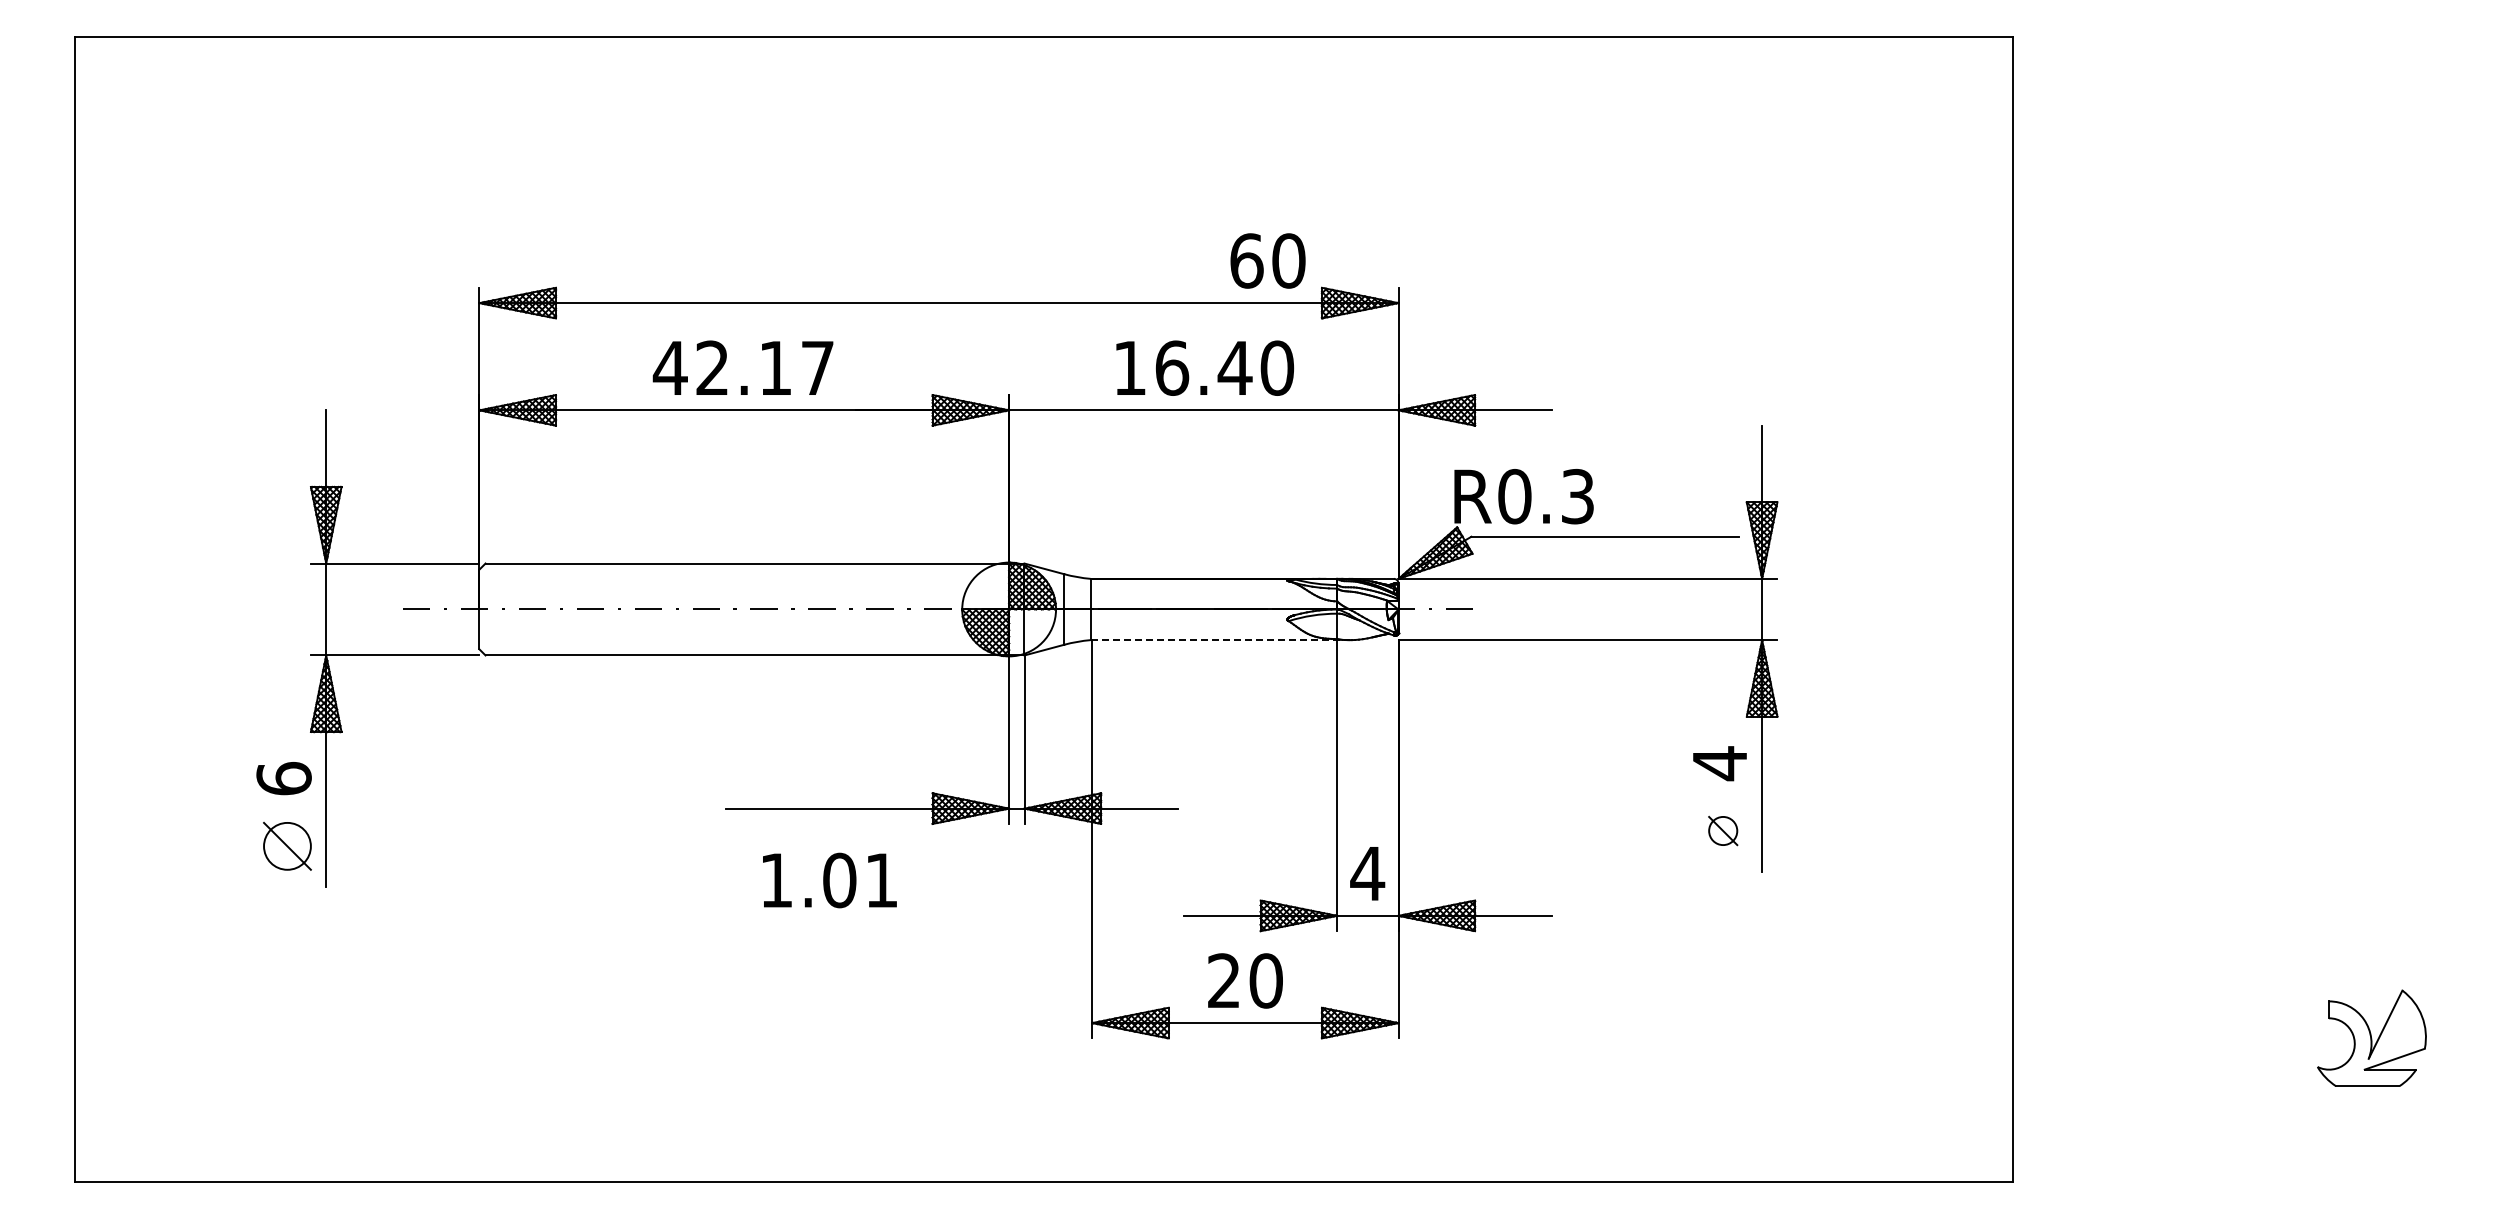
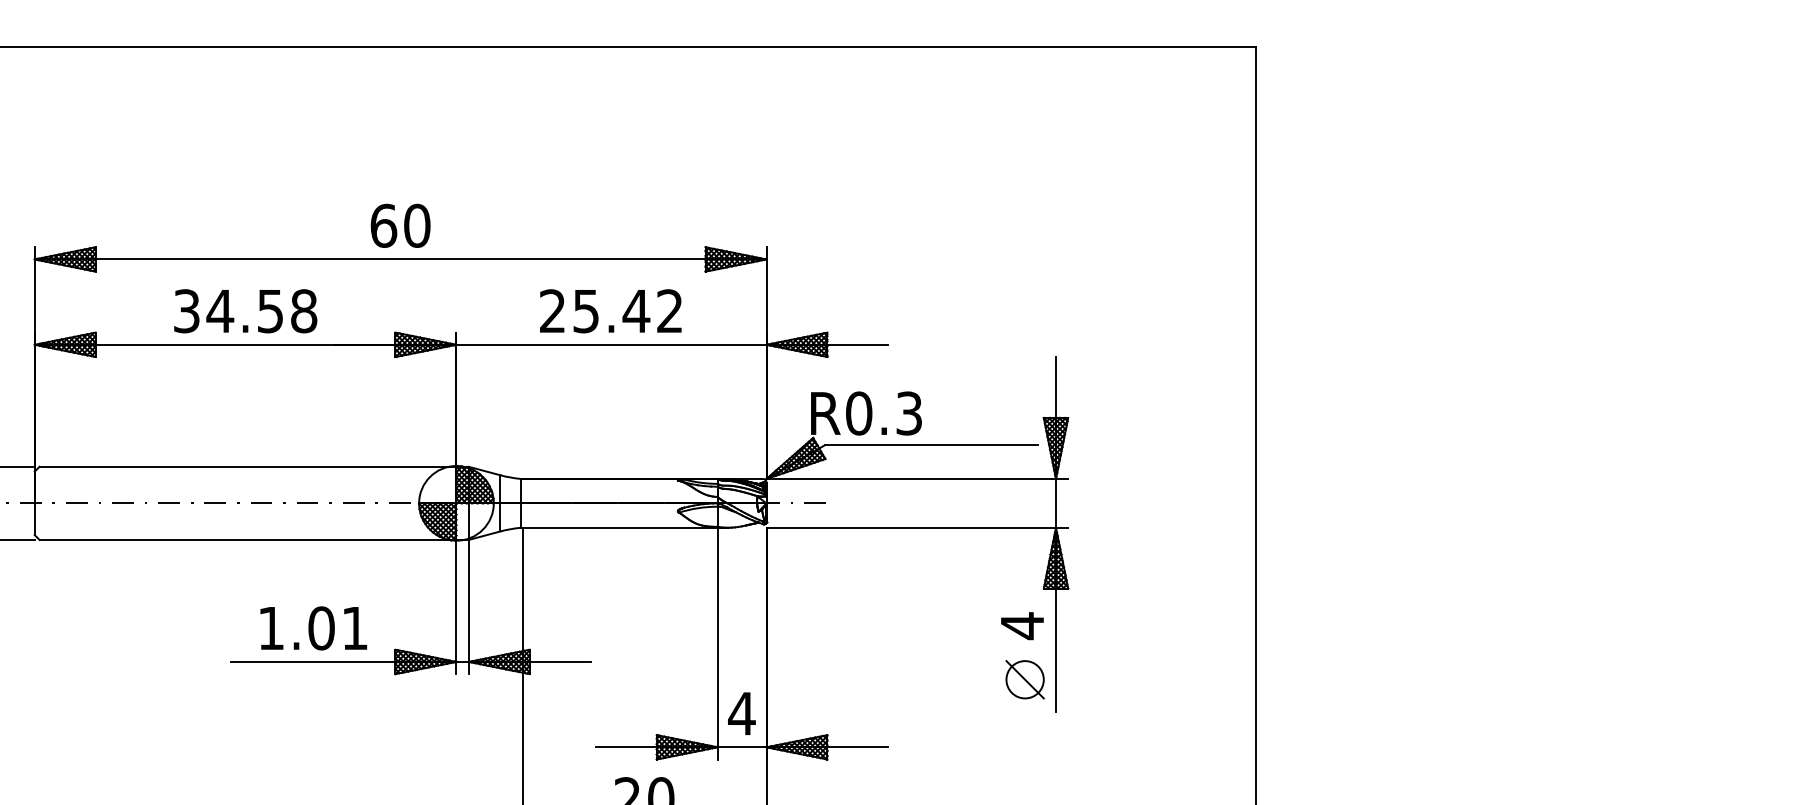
text: (1267, 260) -> (400, 225), moved
text: (743, 367) -> (244, 310), 42.17 -> 34.58
text: (1204, 367) -> (612, 310), 16.40 -> 25.42
line: (1220, 640) -> (624, 528), dashed -> solid
part: (1722, 830) -> (1024, 679), size x1.67
text: (829, 880) -> (313, 628), moved

